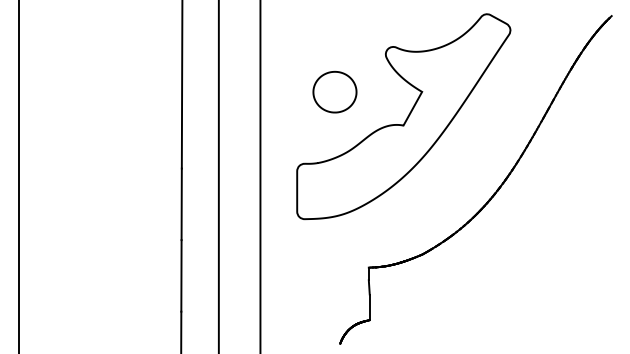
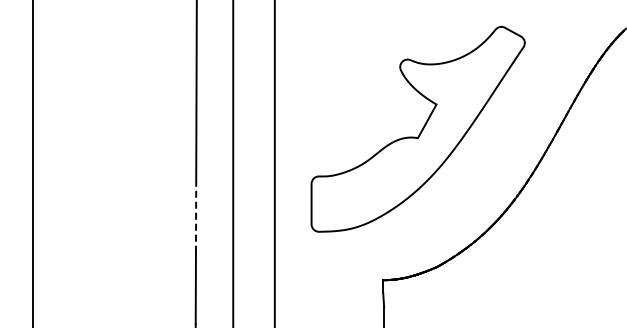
part: (334, 92) -> (348, 105), removed
line: (181, 204) -> (195, 217), solid -> dashed

